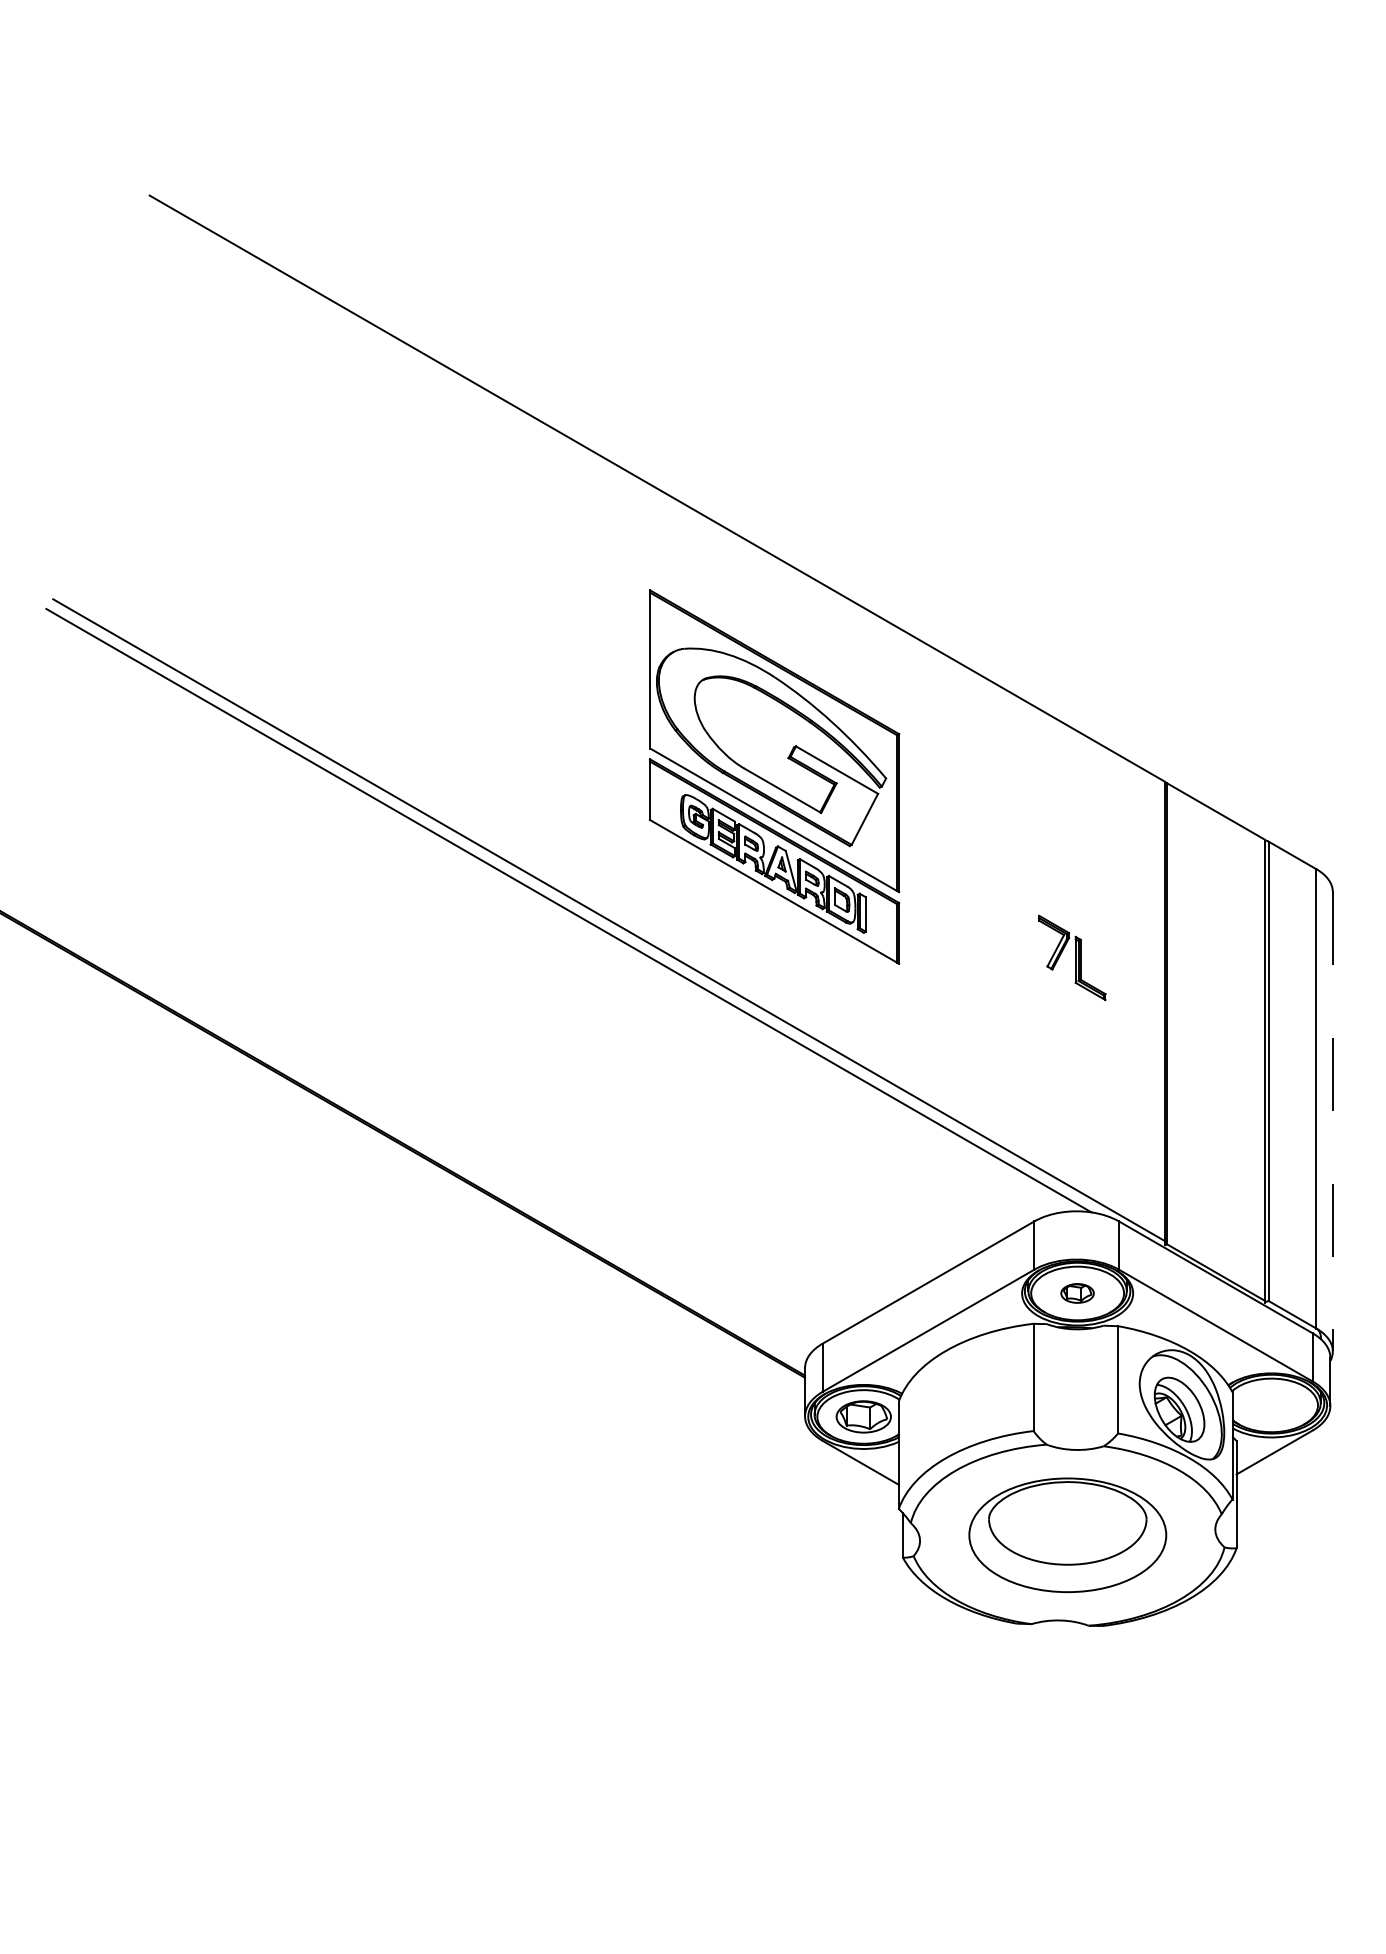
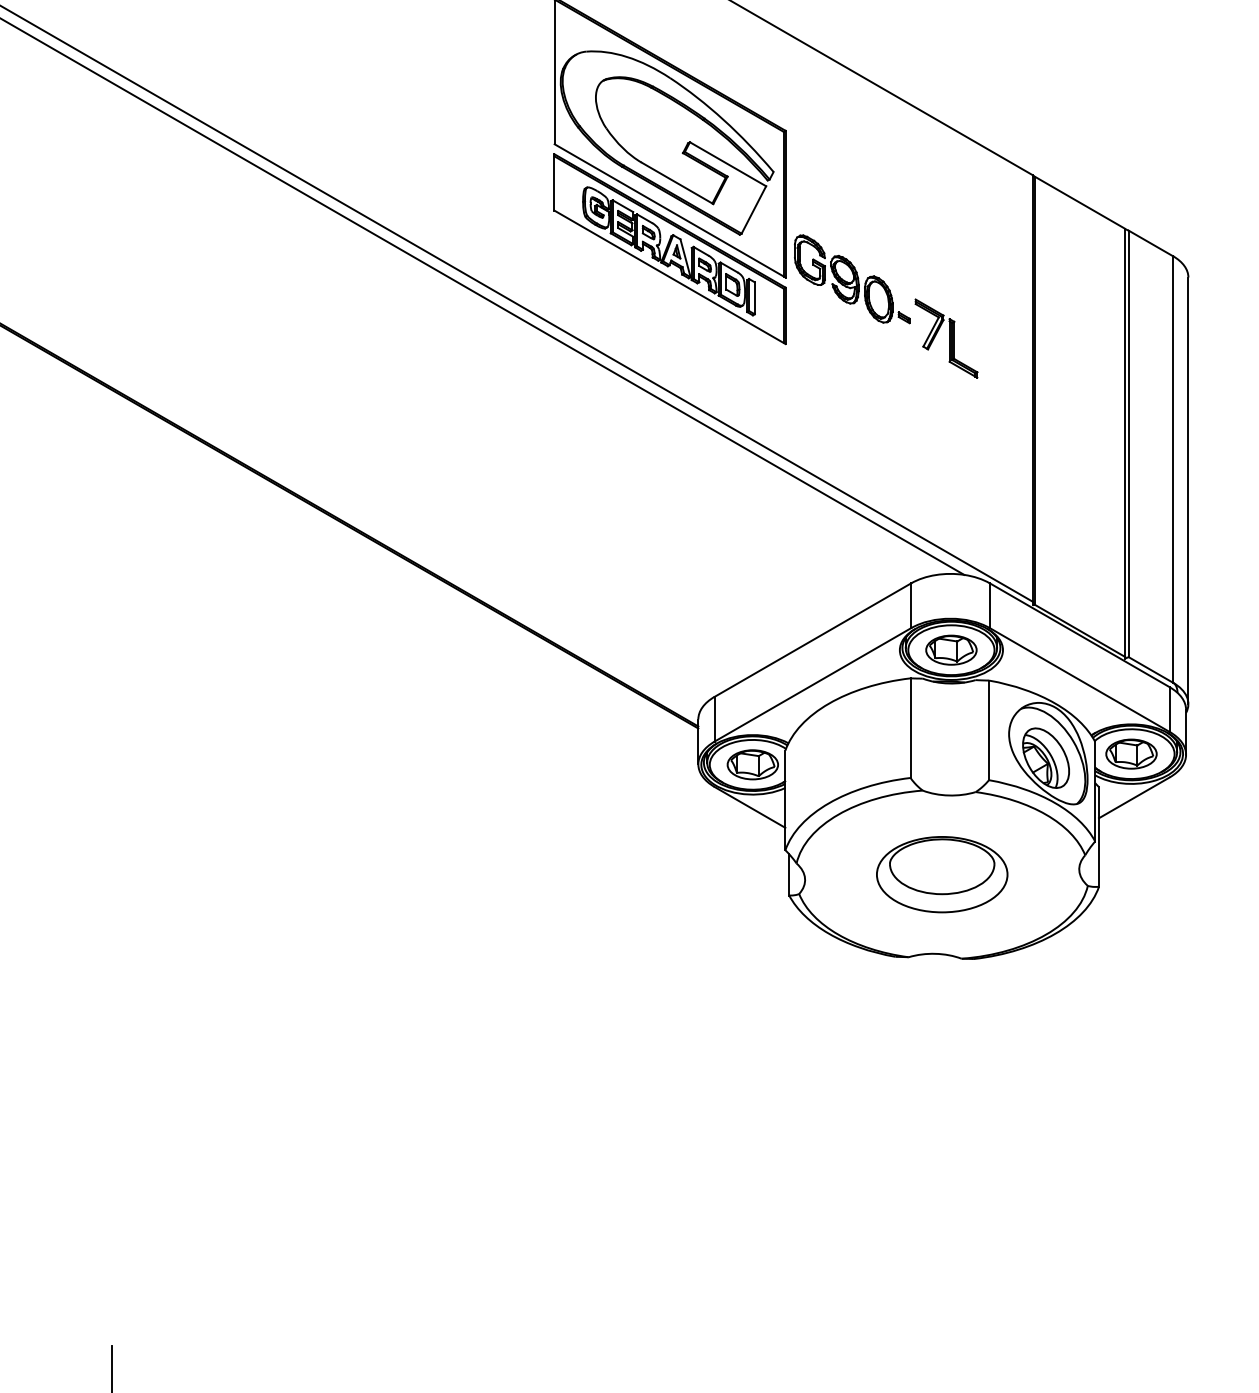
part: (970, 893) -> (851, 278), added
line: (1332, 1121) -> (1188, 490), dashed -> solid
part: (1077, 1293) -> (951, 650), size x1.67
part: (1271, 1404) -> (1131, 753), added
part: (1067, 1534) -> (942, 874), size x0.71

